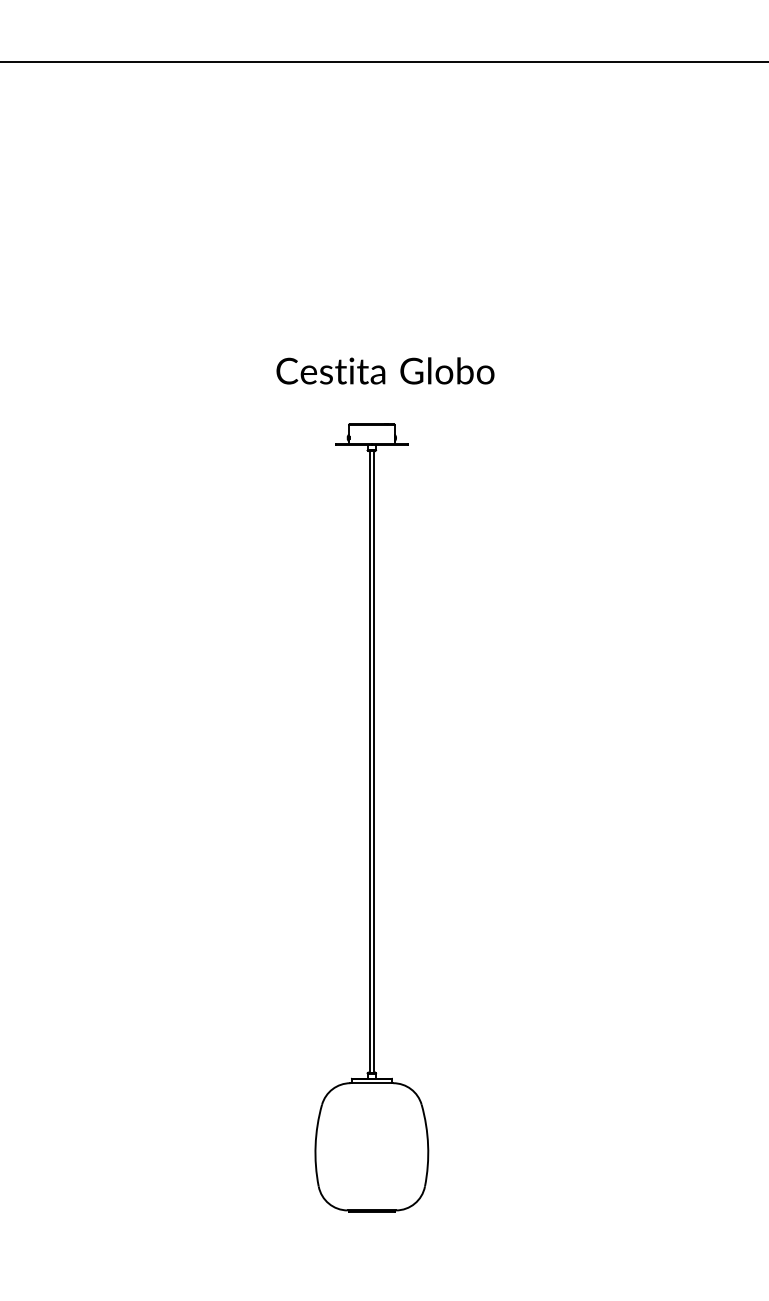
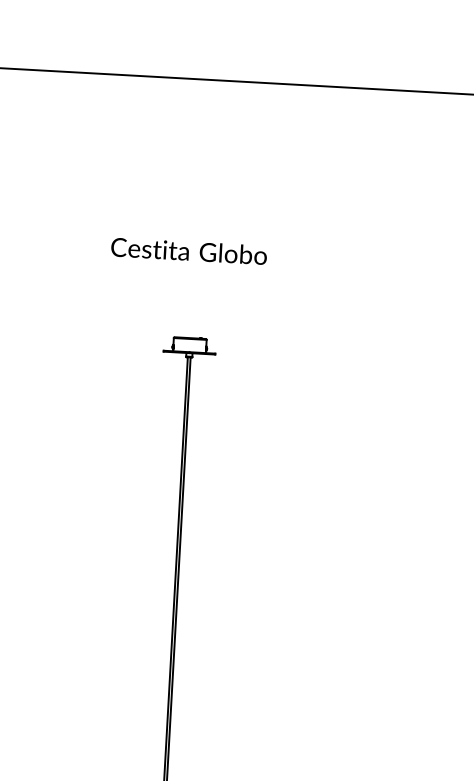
text: (385, 370) -> (189, 250), moved

